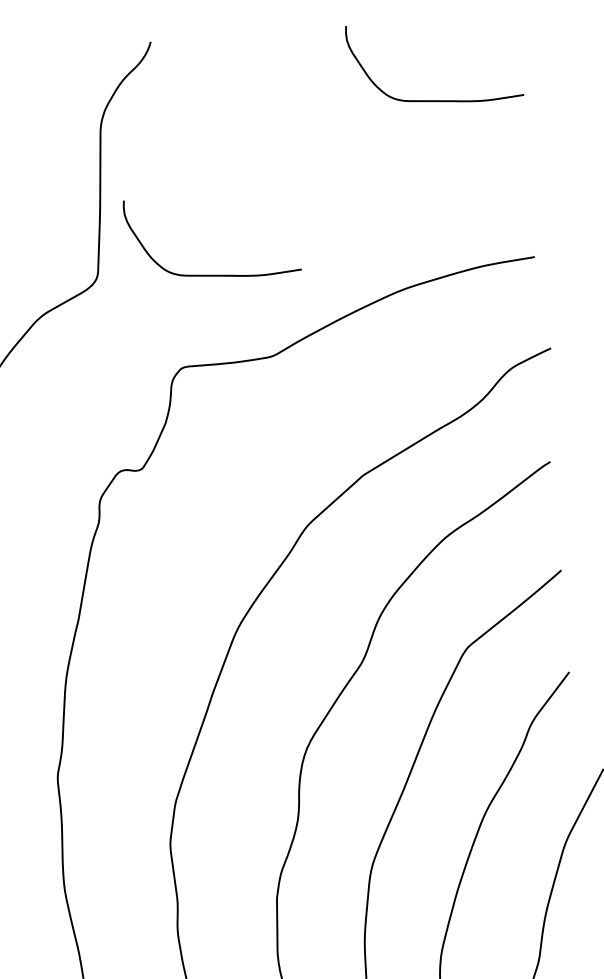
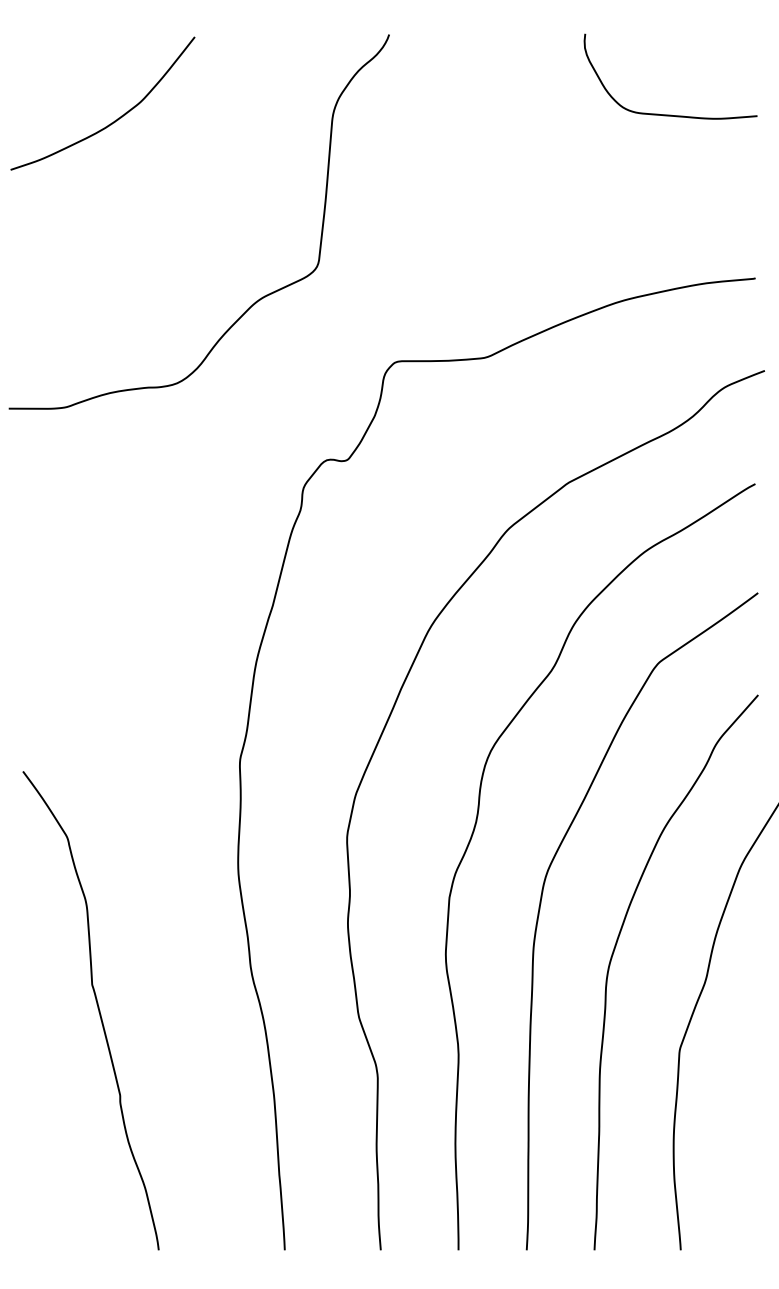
curve: (215, 274) -> (435, 271), removed

